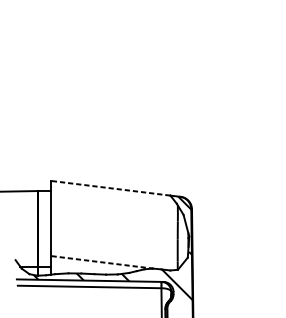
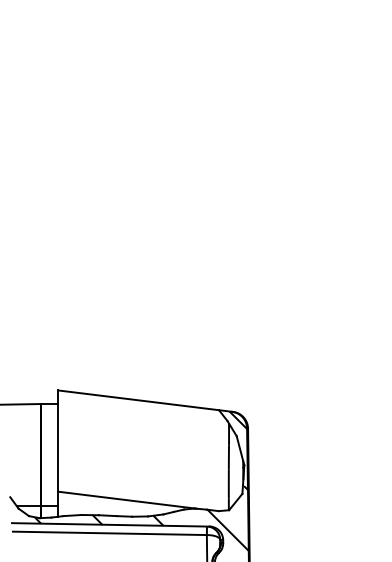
line: (109, 188) -> (137, 400), dashed -> solid
line: (102, 262) -> (127, 500), dashed -> solid

